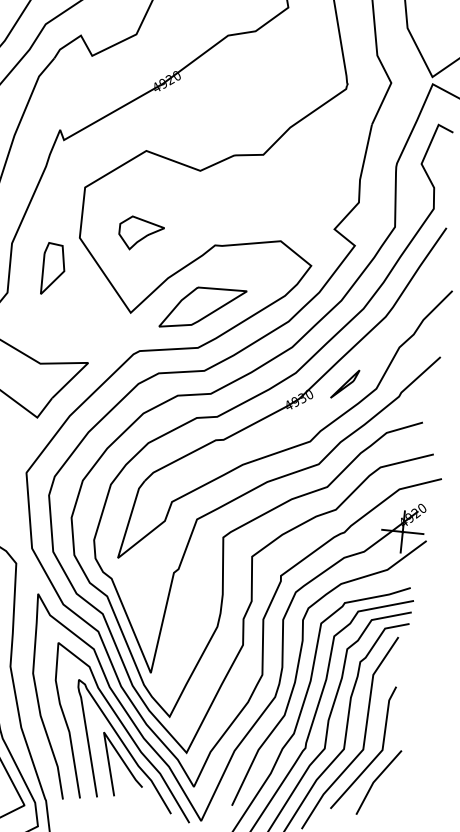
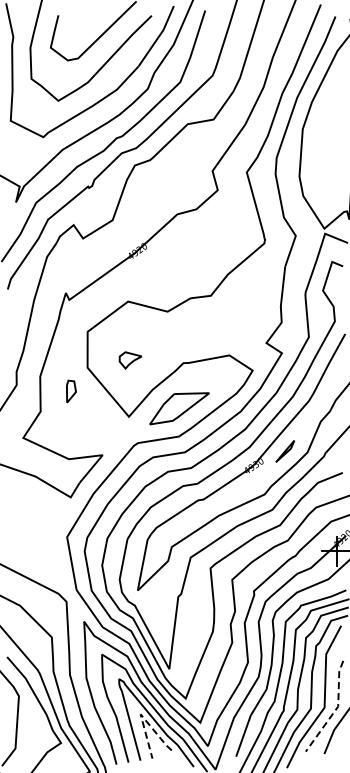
part: (141, 233) -> (130, 360), size x0.7
part: (53, 268) -> (71, 391), size x0.6
line: (105, 734) -> (141, 715), solid -> dashed
line: (378, 753) -> (335, 709), solid -> dashed

